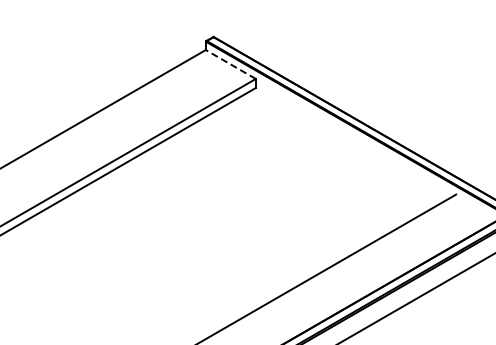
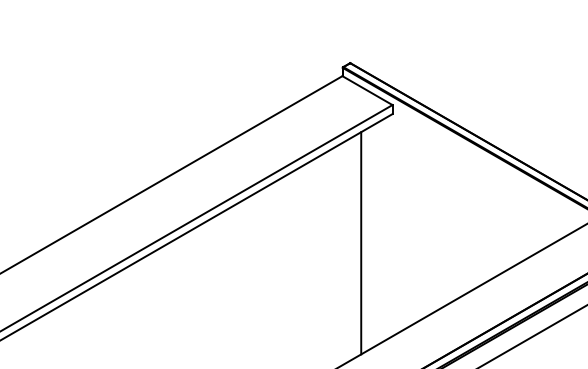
line: (230, 64) -> (367, 90), dashed -> solid
line: (224, 217) -> (361, 243), added

